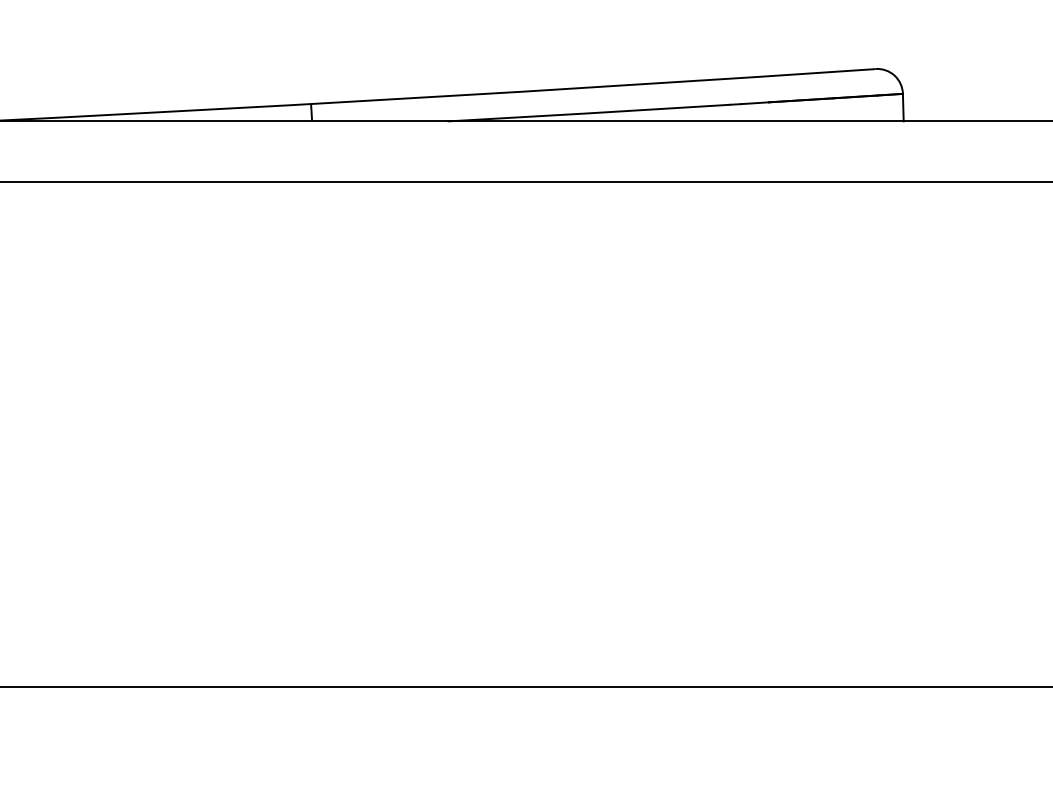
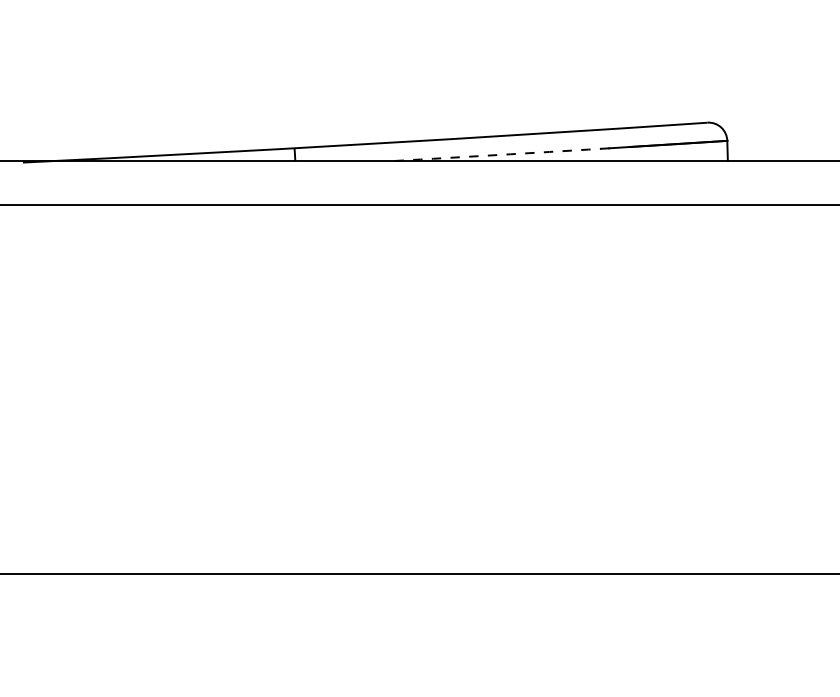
arc: (588, 113) -> (497, 155), solid -> dashed

